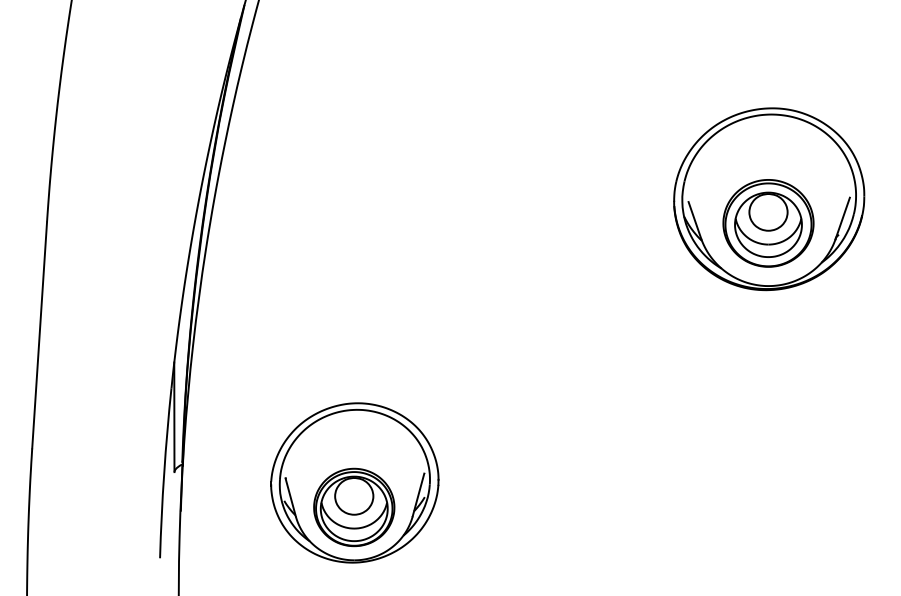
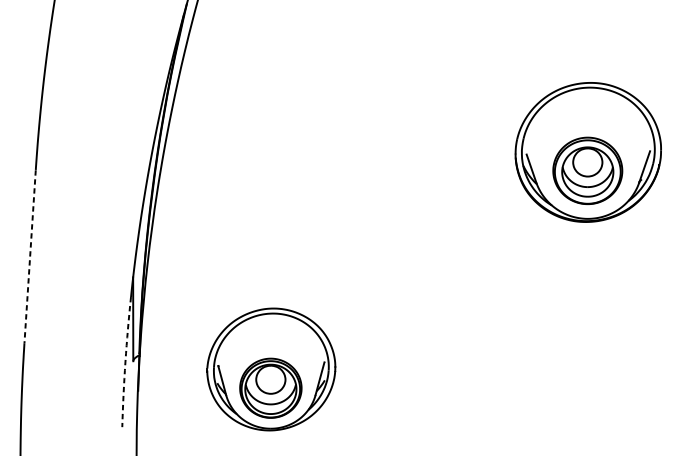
line: (39, 335) -> (30, 256), solid -> dashed
arc: (164, 473) -> (125, 362), solid -> dashed

